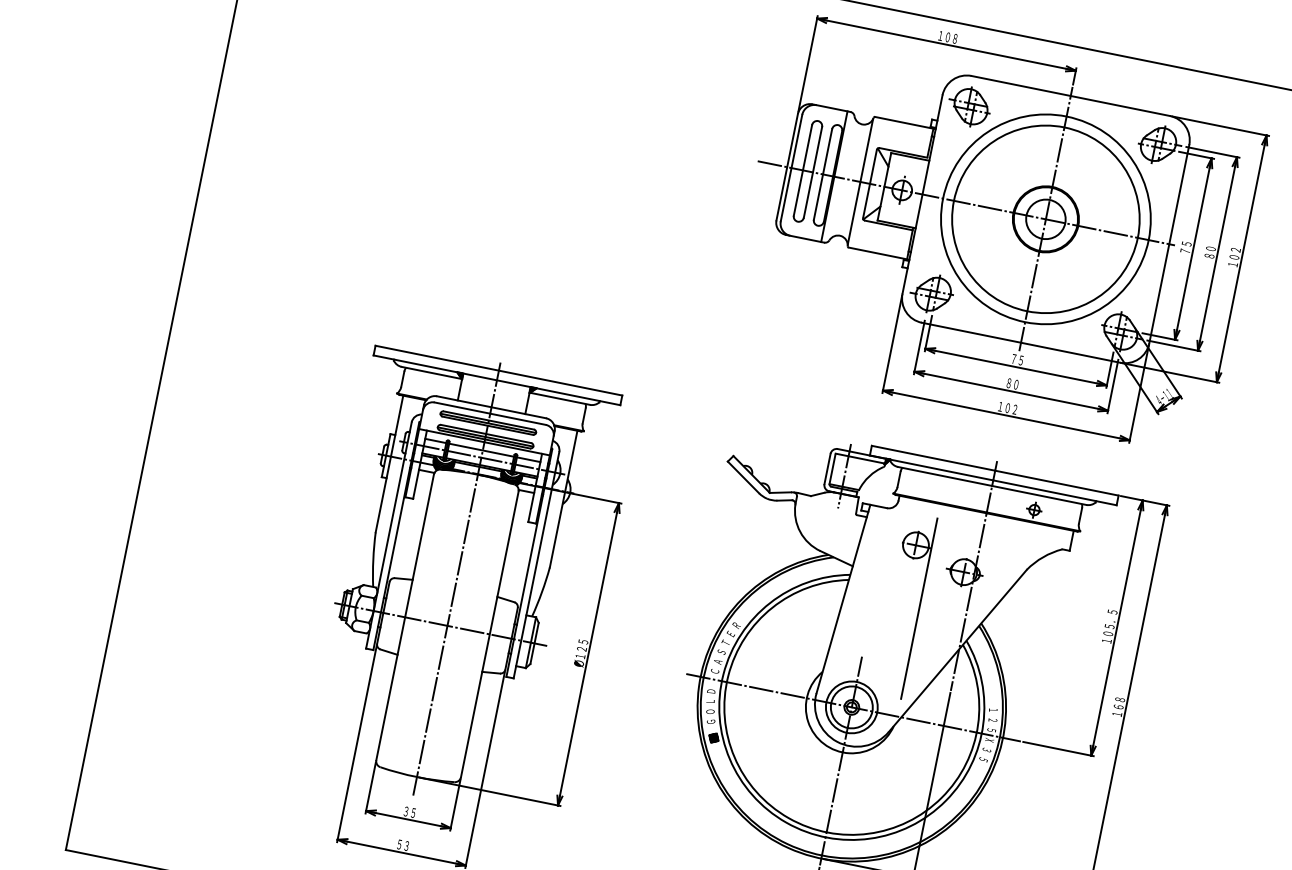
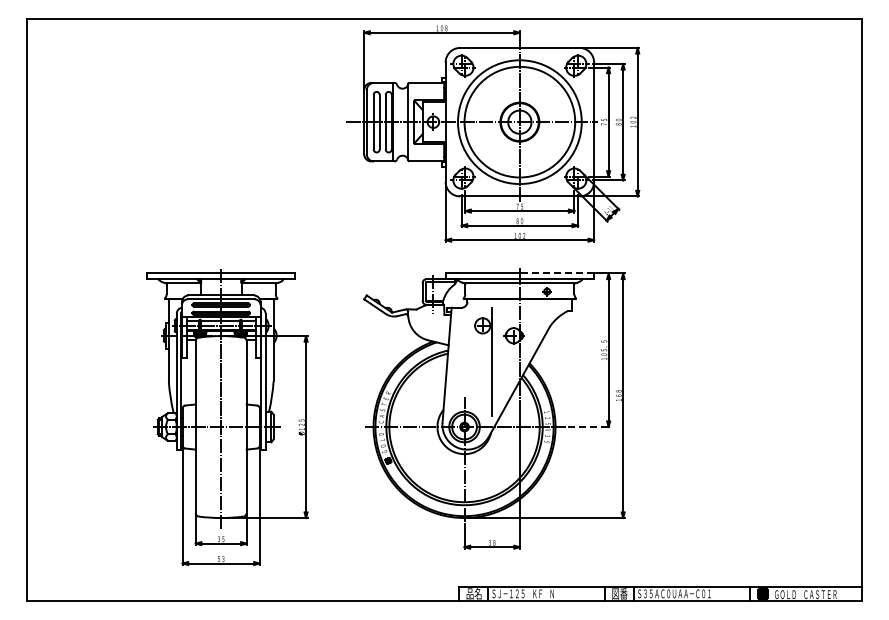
line: (1056, 483) -> (556, 273), solid -> dashed
line: (1059, 750) -> (589, 427), solid -> dashed

